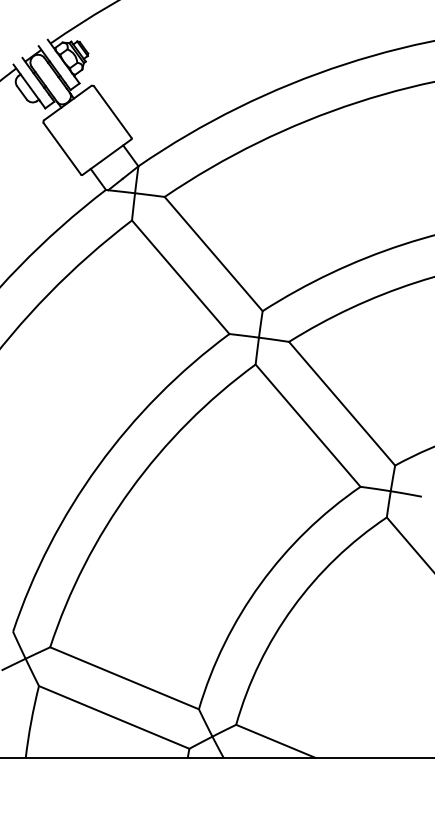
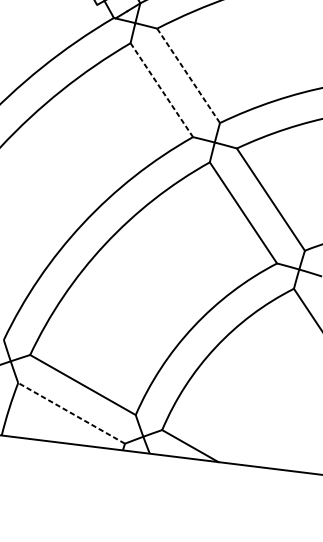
line: (214, 254) -> (189, 76), solid -> dashed
line: (180, 277) -> (161, 90), solid -> dashed
line: (113, 717) -> (71, 413), solid -> dashed

